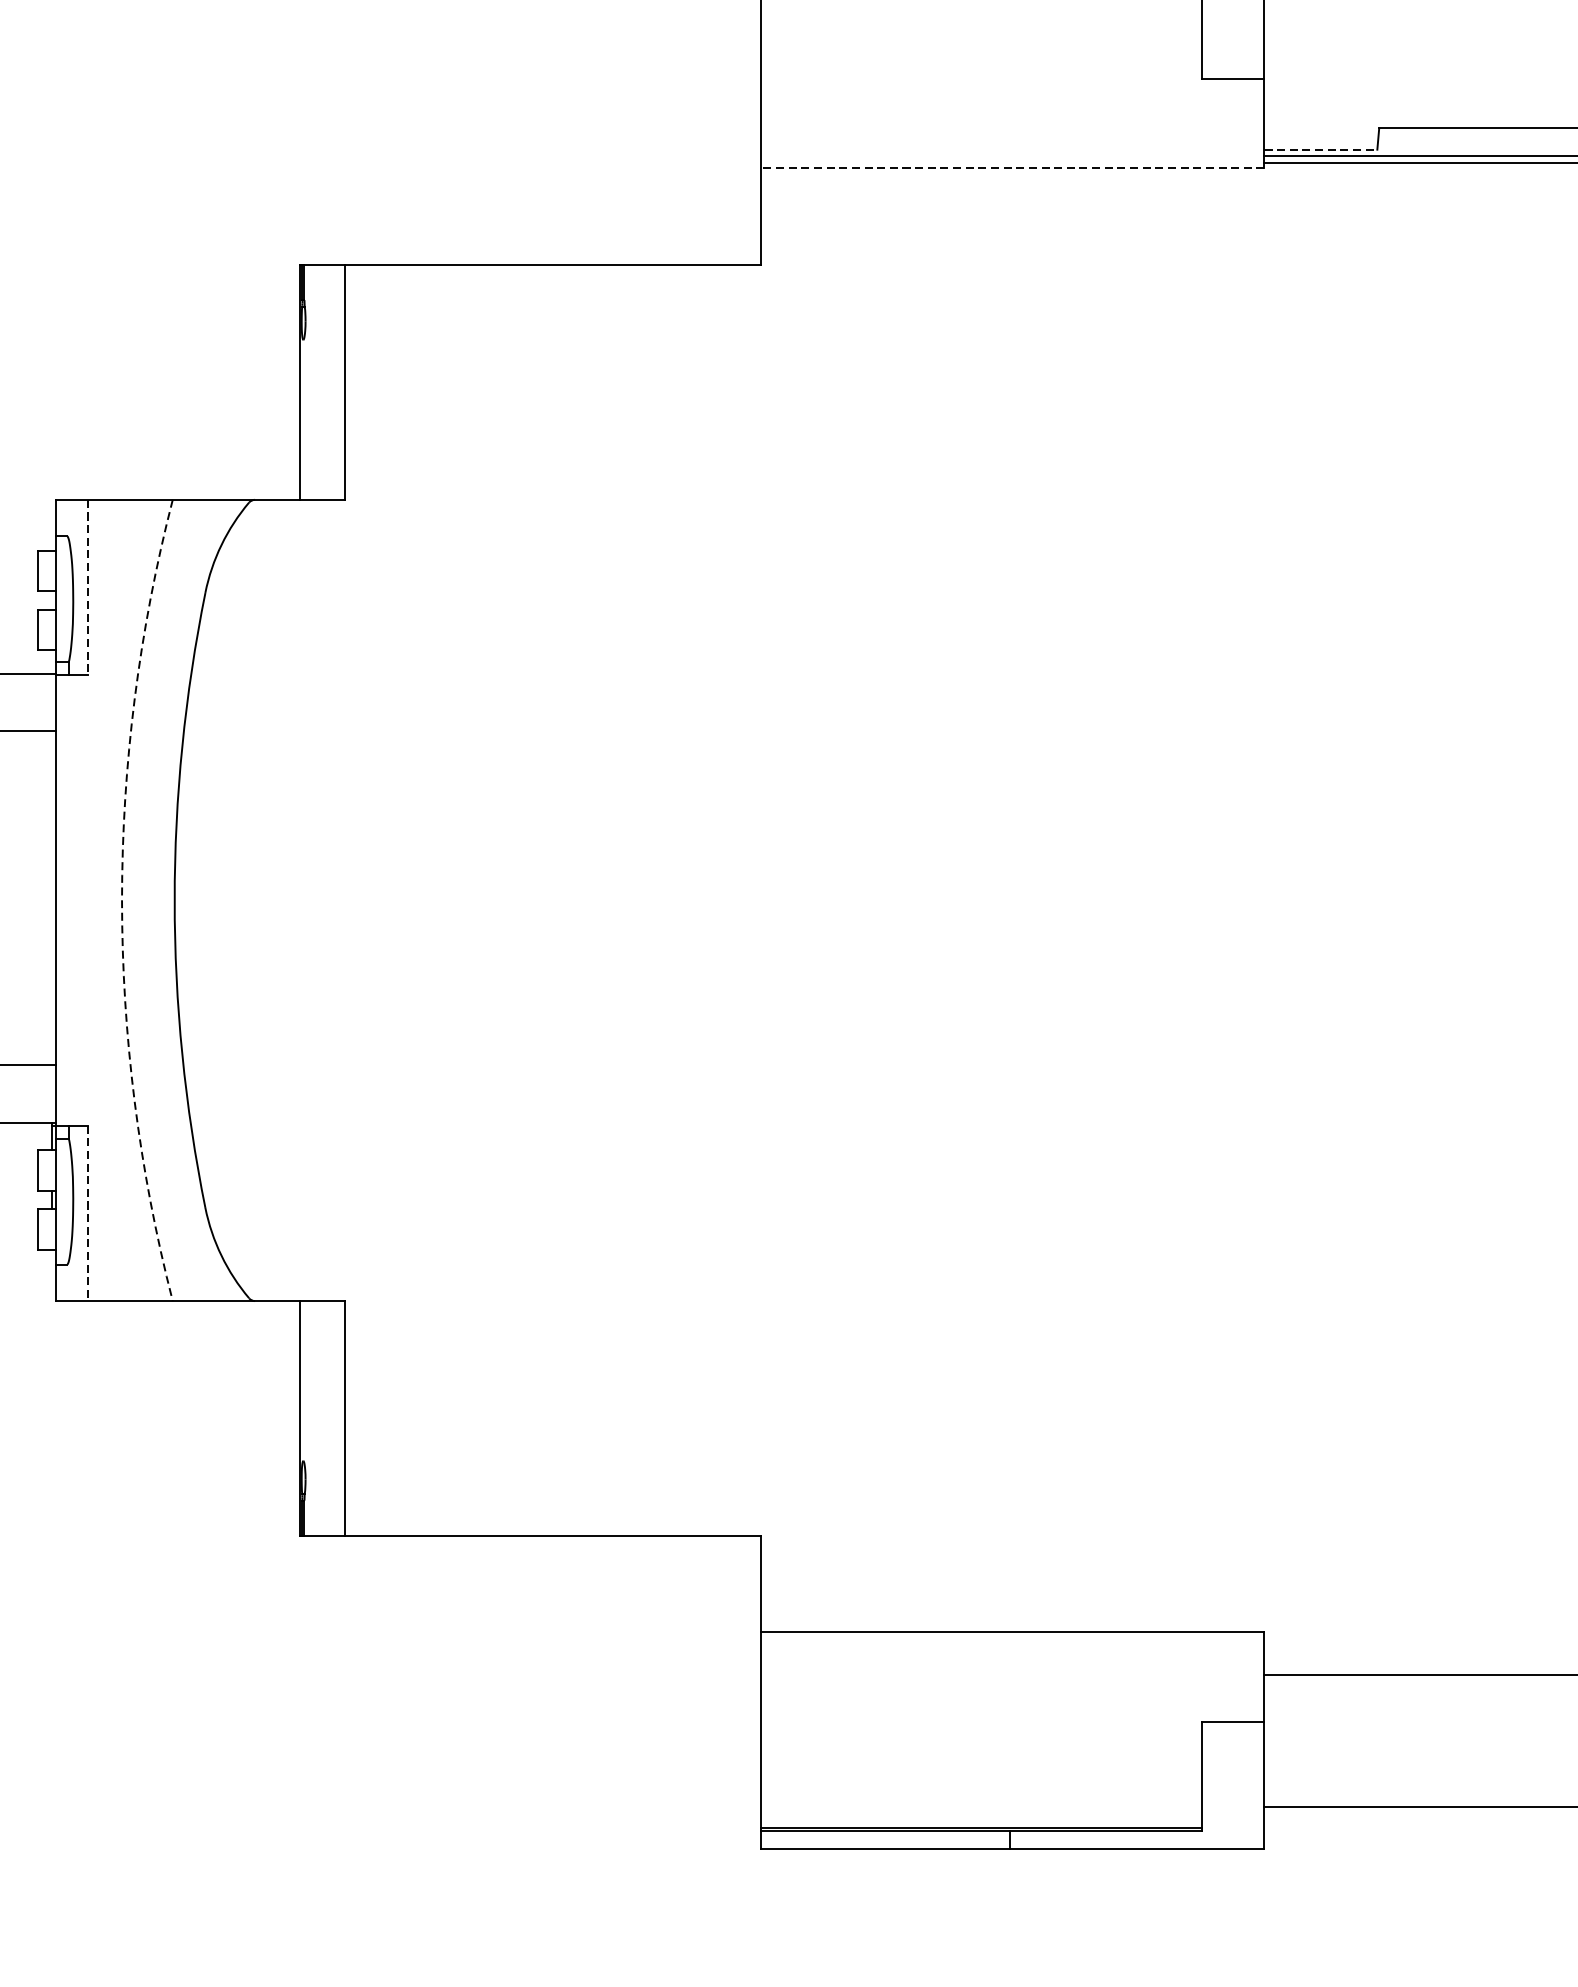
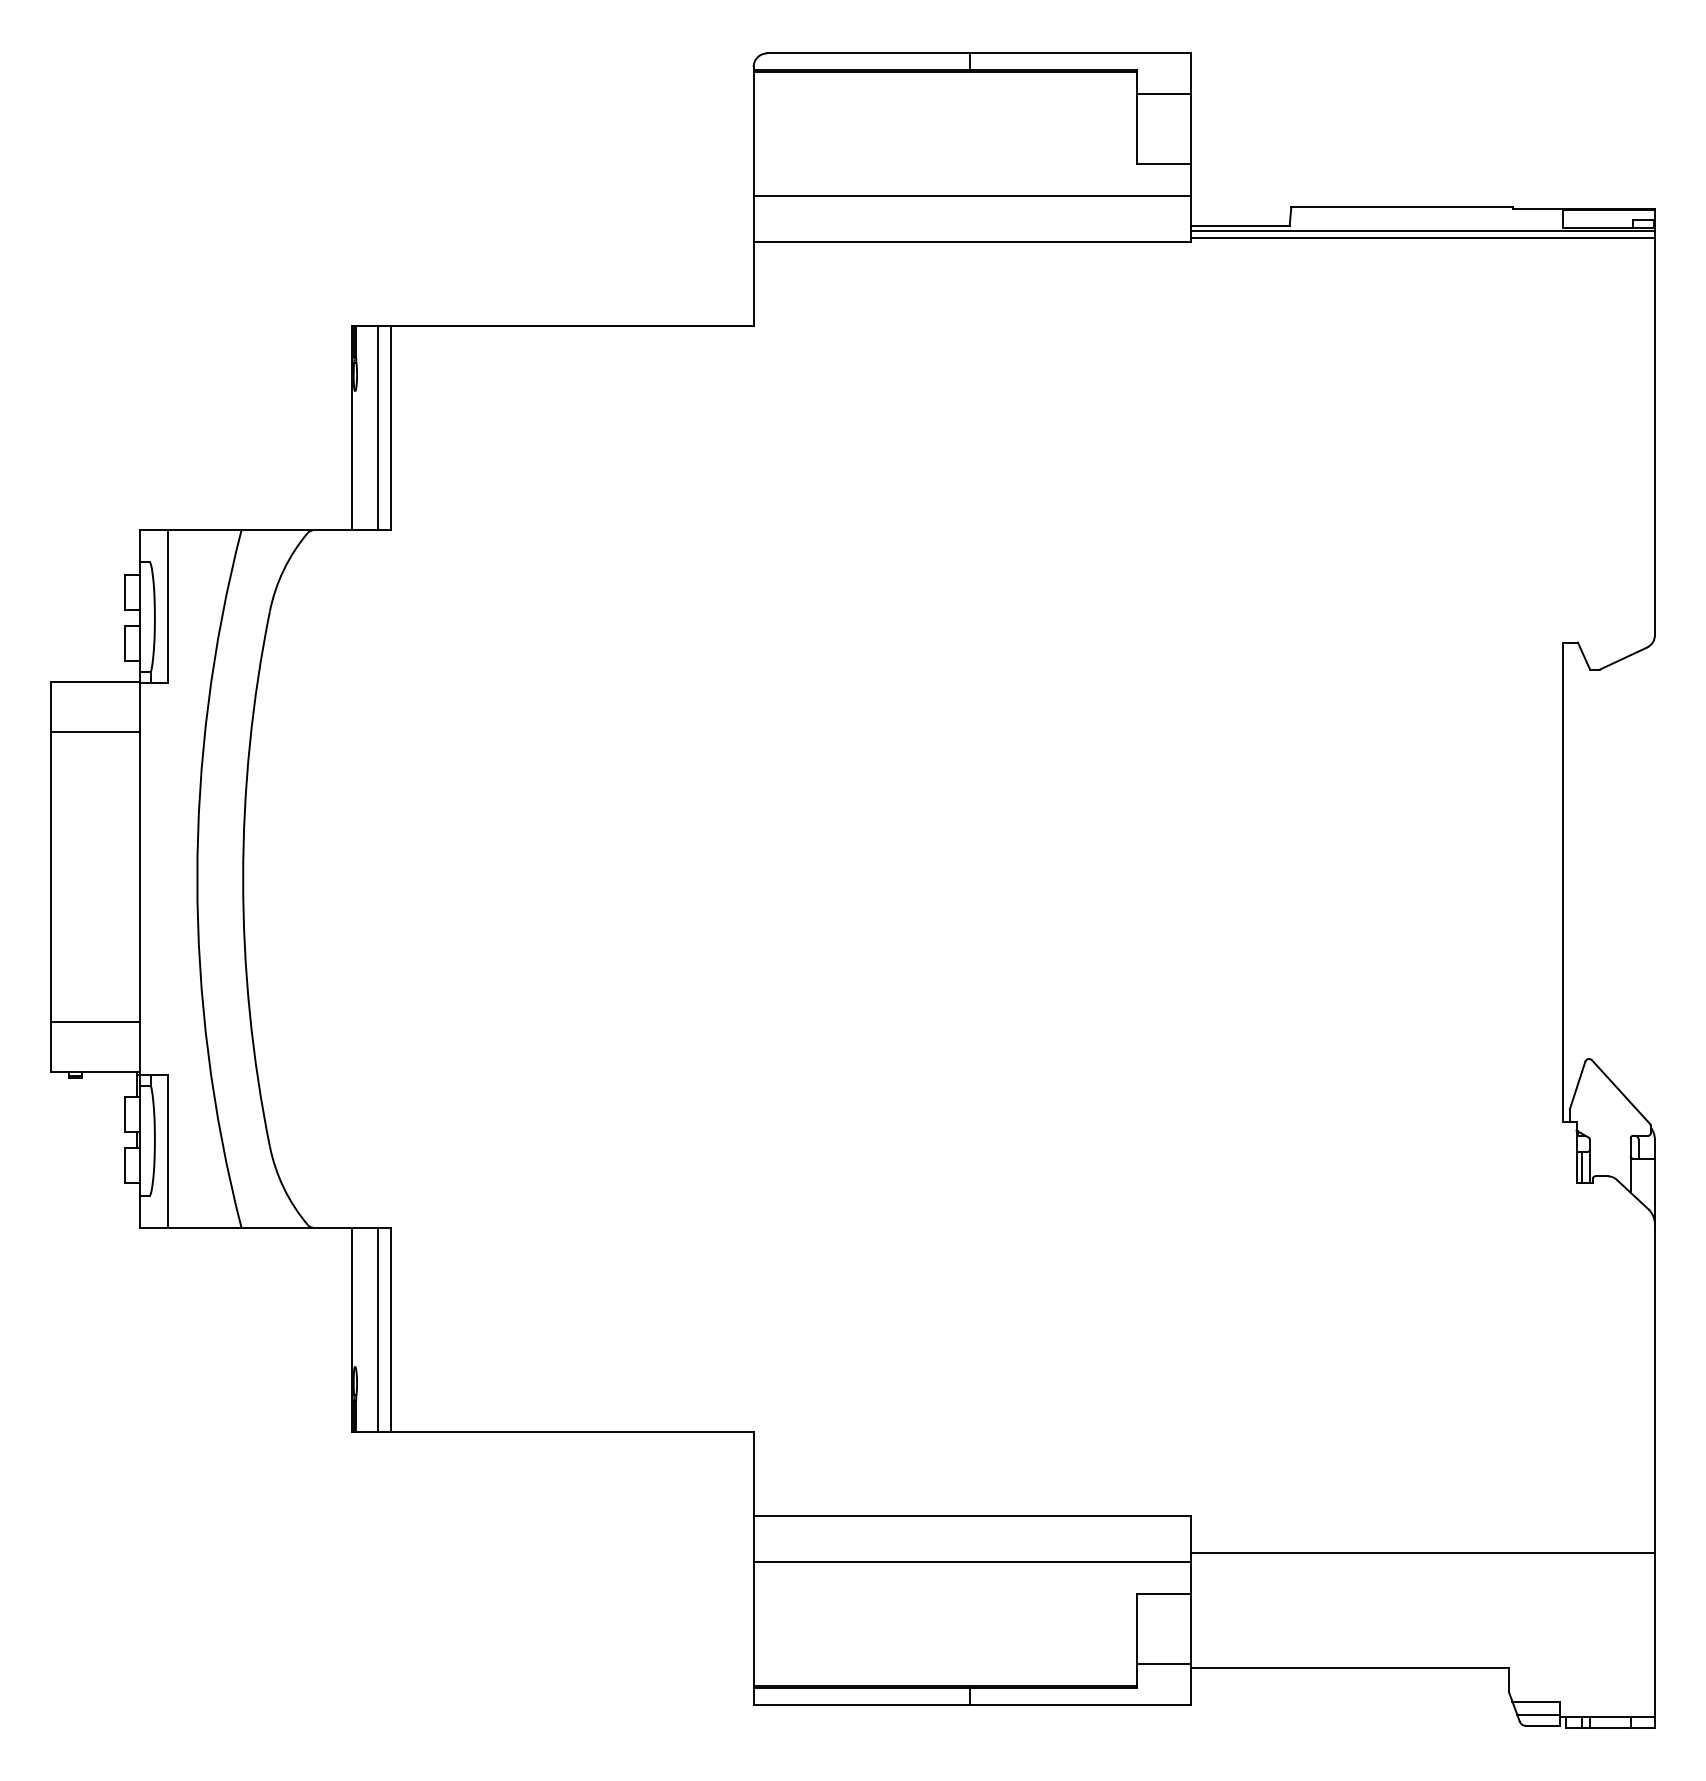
line: (1012, 114) -> (972, 195), added
line: (1321, 149) -> (1241, 225), dashed -> solid
line: (1012, 168) -> (972, 242), dashed -> solid
line: (329, 382) -> (377, 428), added
line: (87, 588) -> (167, 607), dashed -> solid
arc: (122, 901) -> (197, 879), dashed -> solid
line: (87, 1213) -> (167, 1151), dashed -> solid
line: (329, 1418) -> (377, 1329), added
line: (1012, 1685) -> (972, 1562), added
line: (1233, 1803) -> (1164, 1664), added

